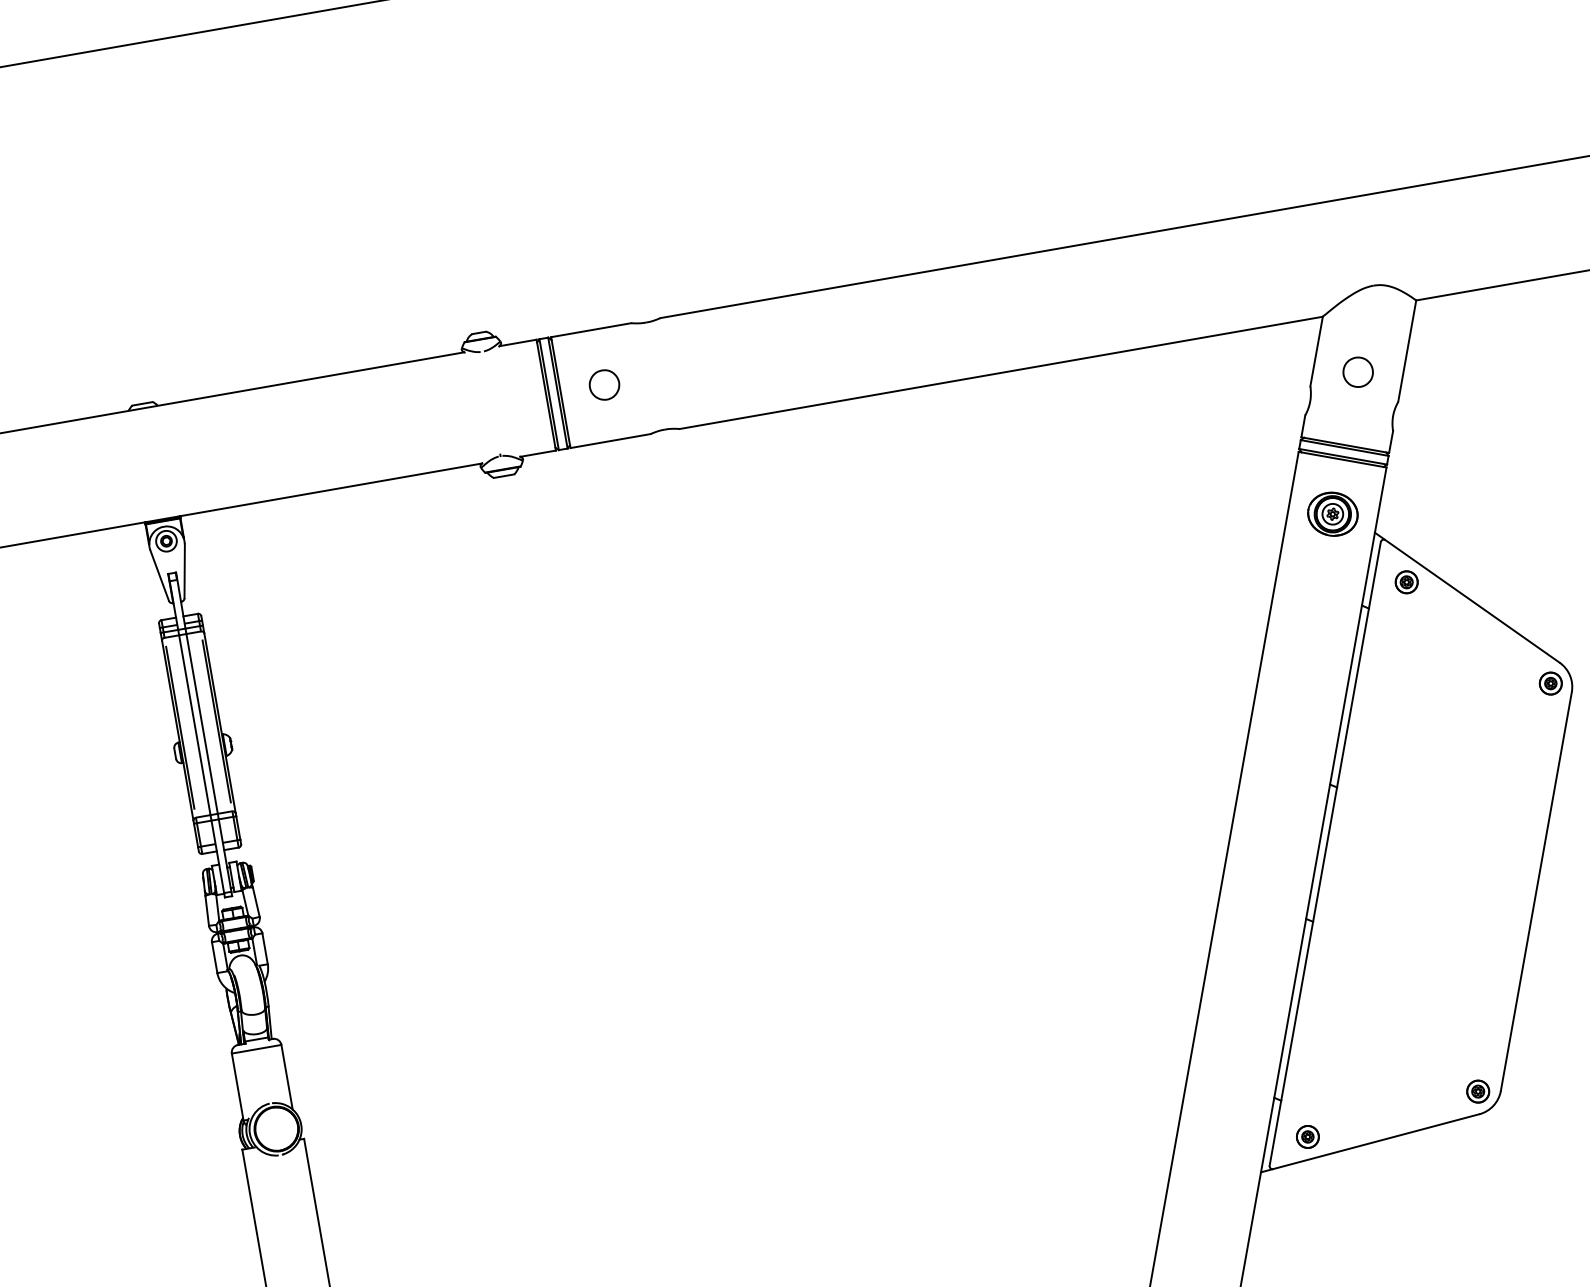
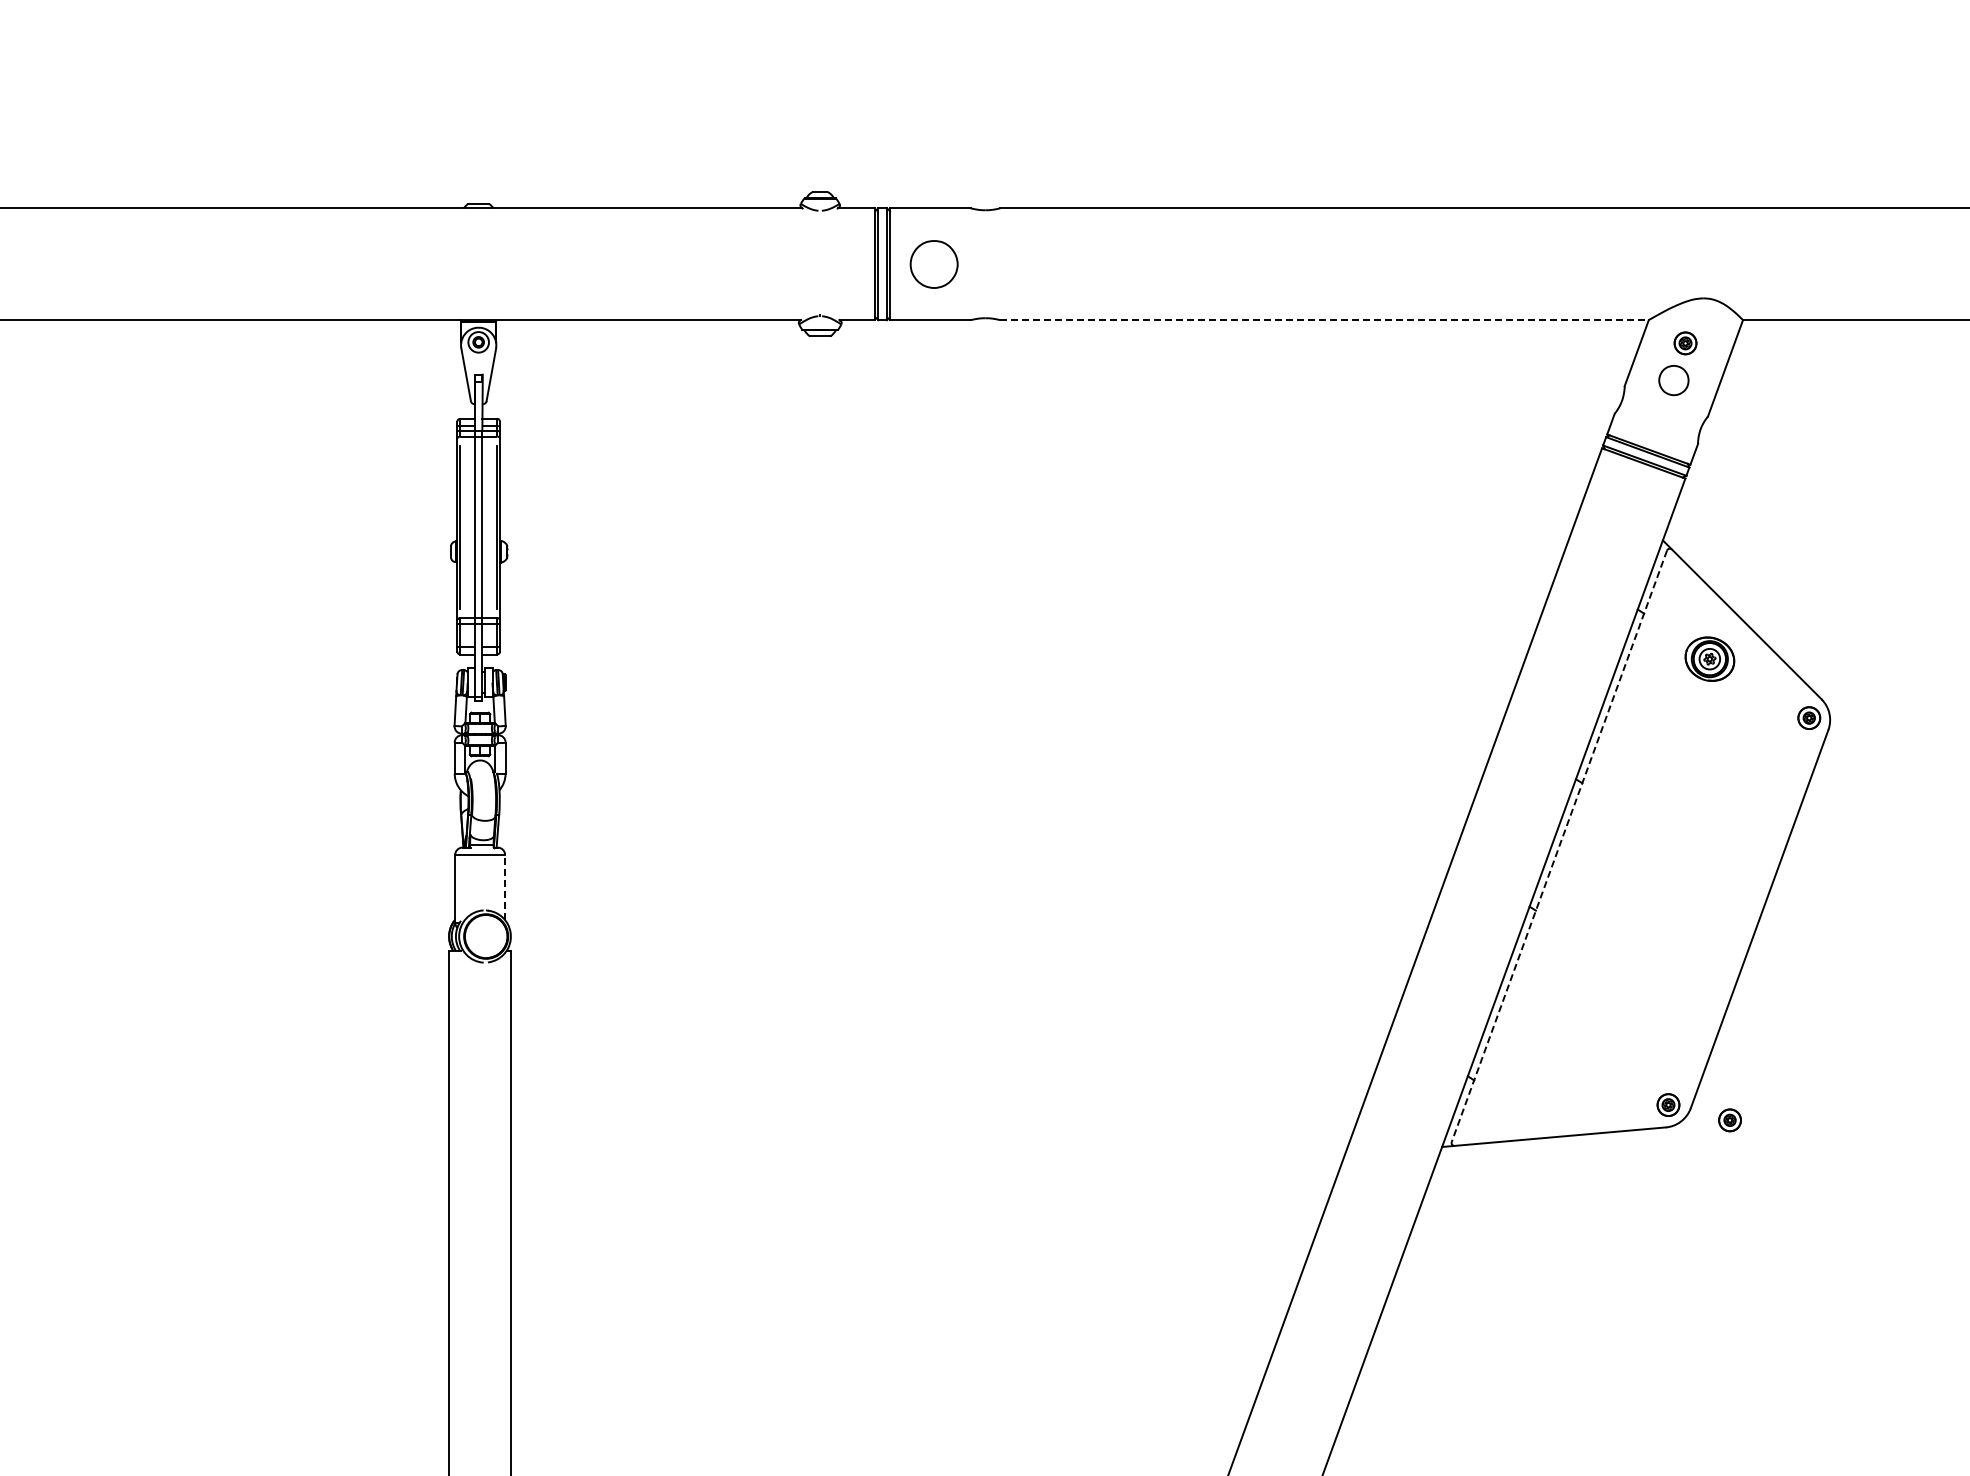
line: (1002, 373) -> (1325, 320), solid -> dashed
part: (603, 384) -> (933, 263), size x1.6
part: (1332, 513) -> (1709, 658), moved
part: (1406, 582) -> (1685, 343), moved
line: (1325, 854) -> (1559, 846), solid -> dashed
line: (287, 1077) -> (505, 887), solid -> dashed
part: (1307, 1137) -> (1729, 1120), moved

